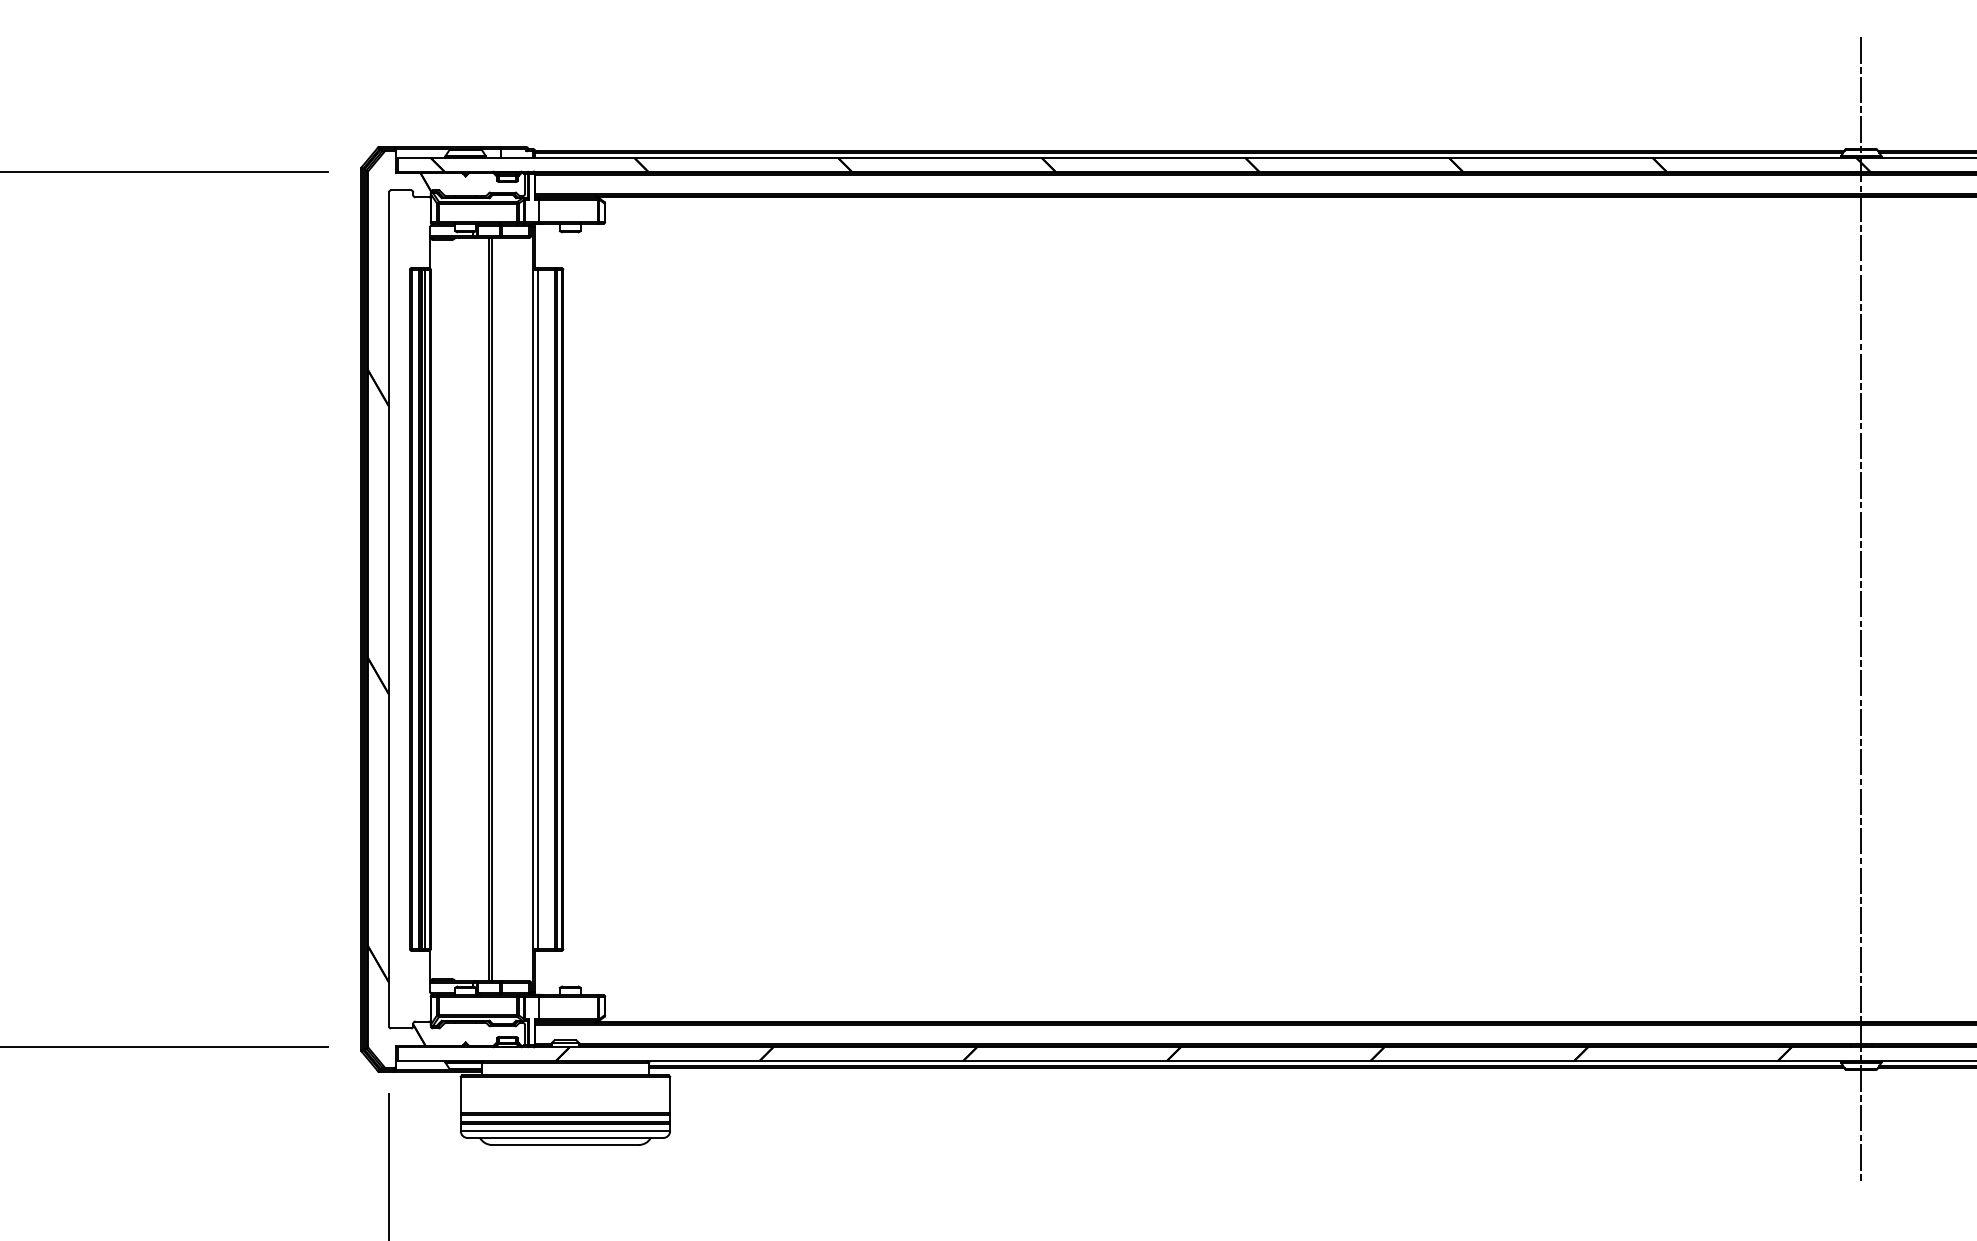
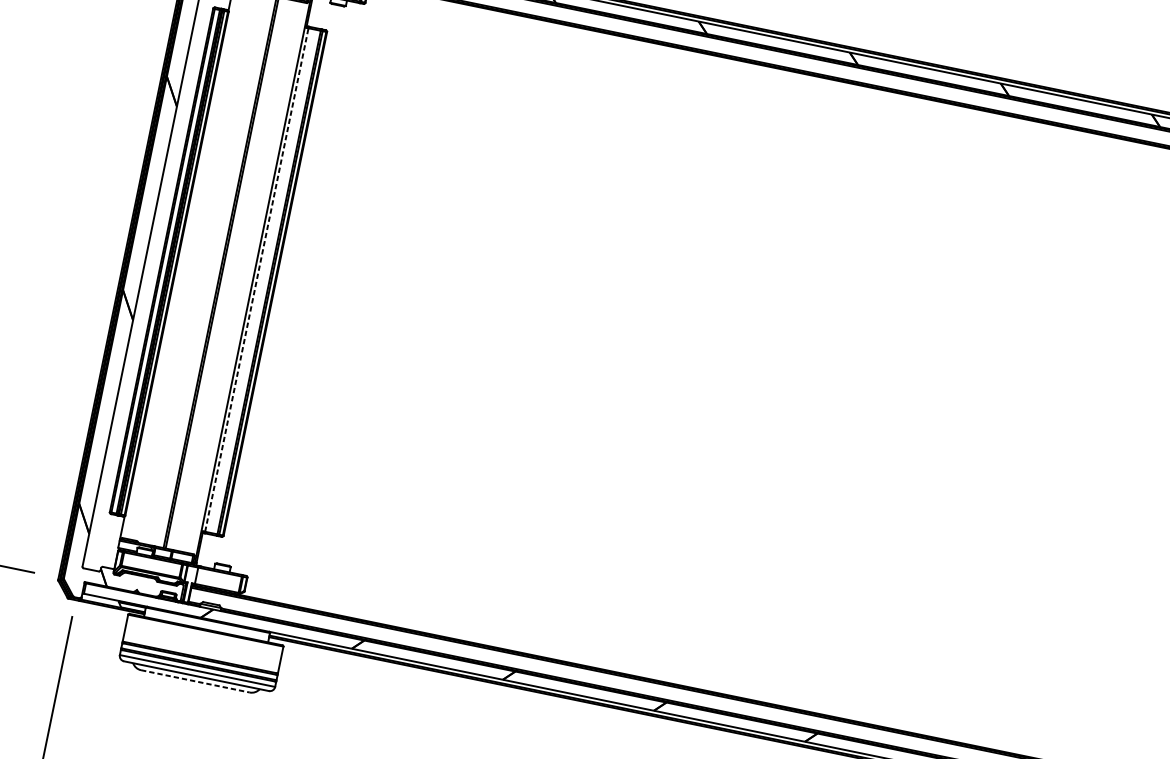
line: (538, 608) -> (257, 279), solid -> dashed
line: (565, 1145) -> (195, 681), solid -> dashed

